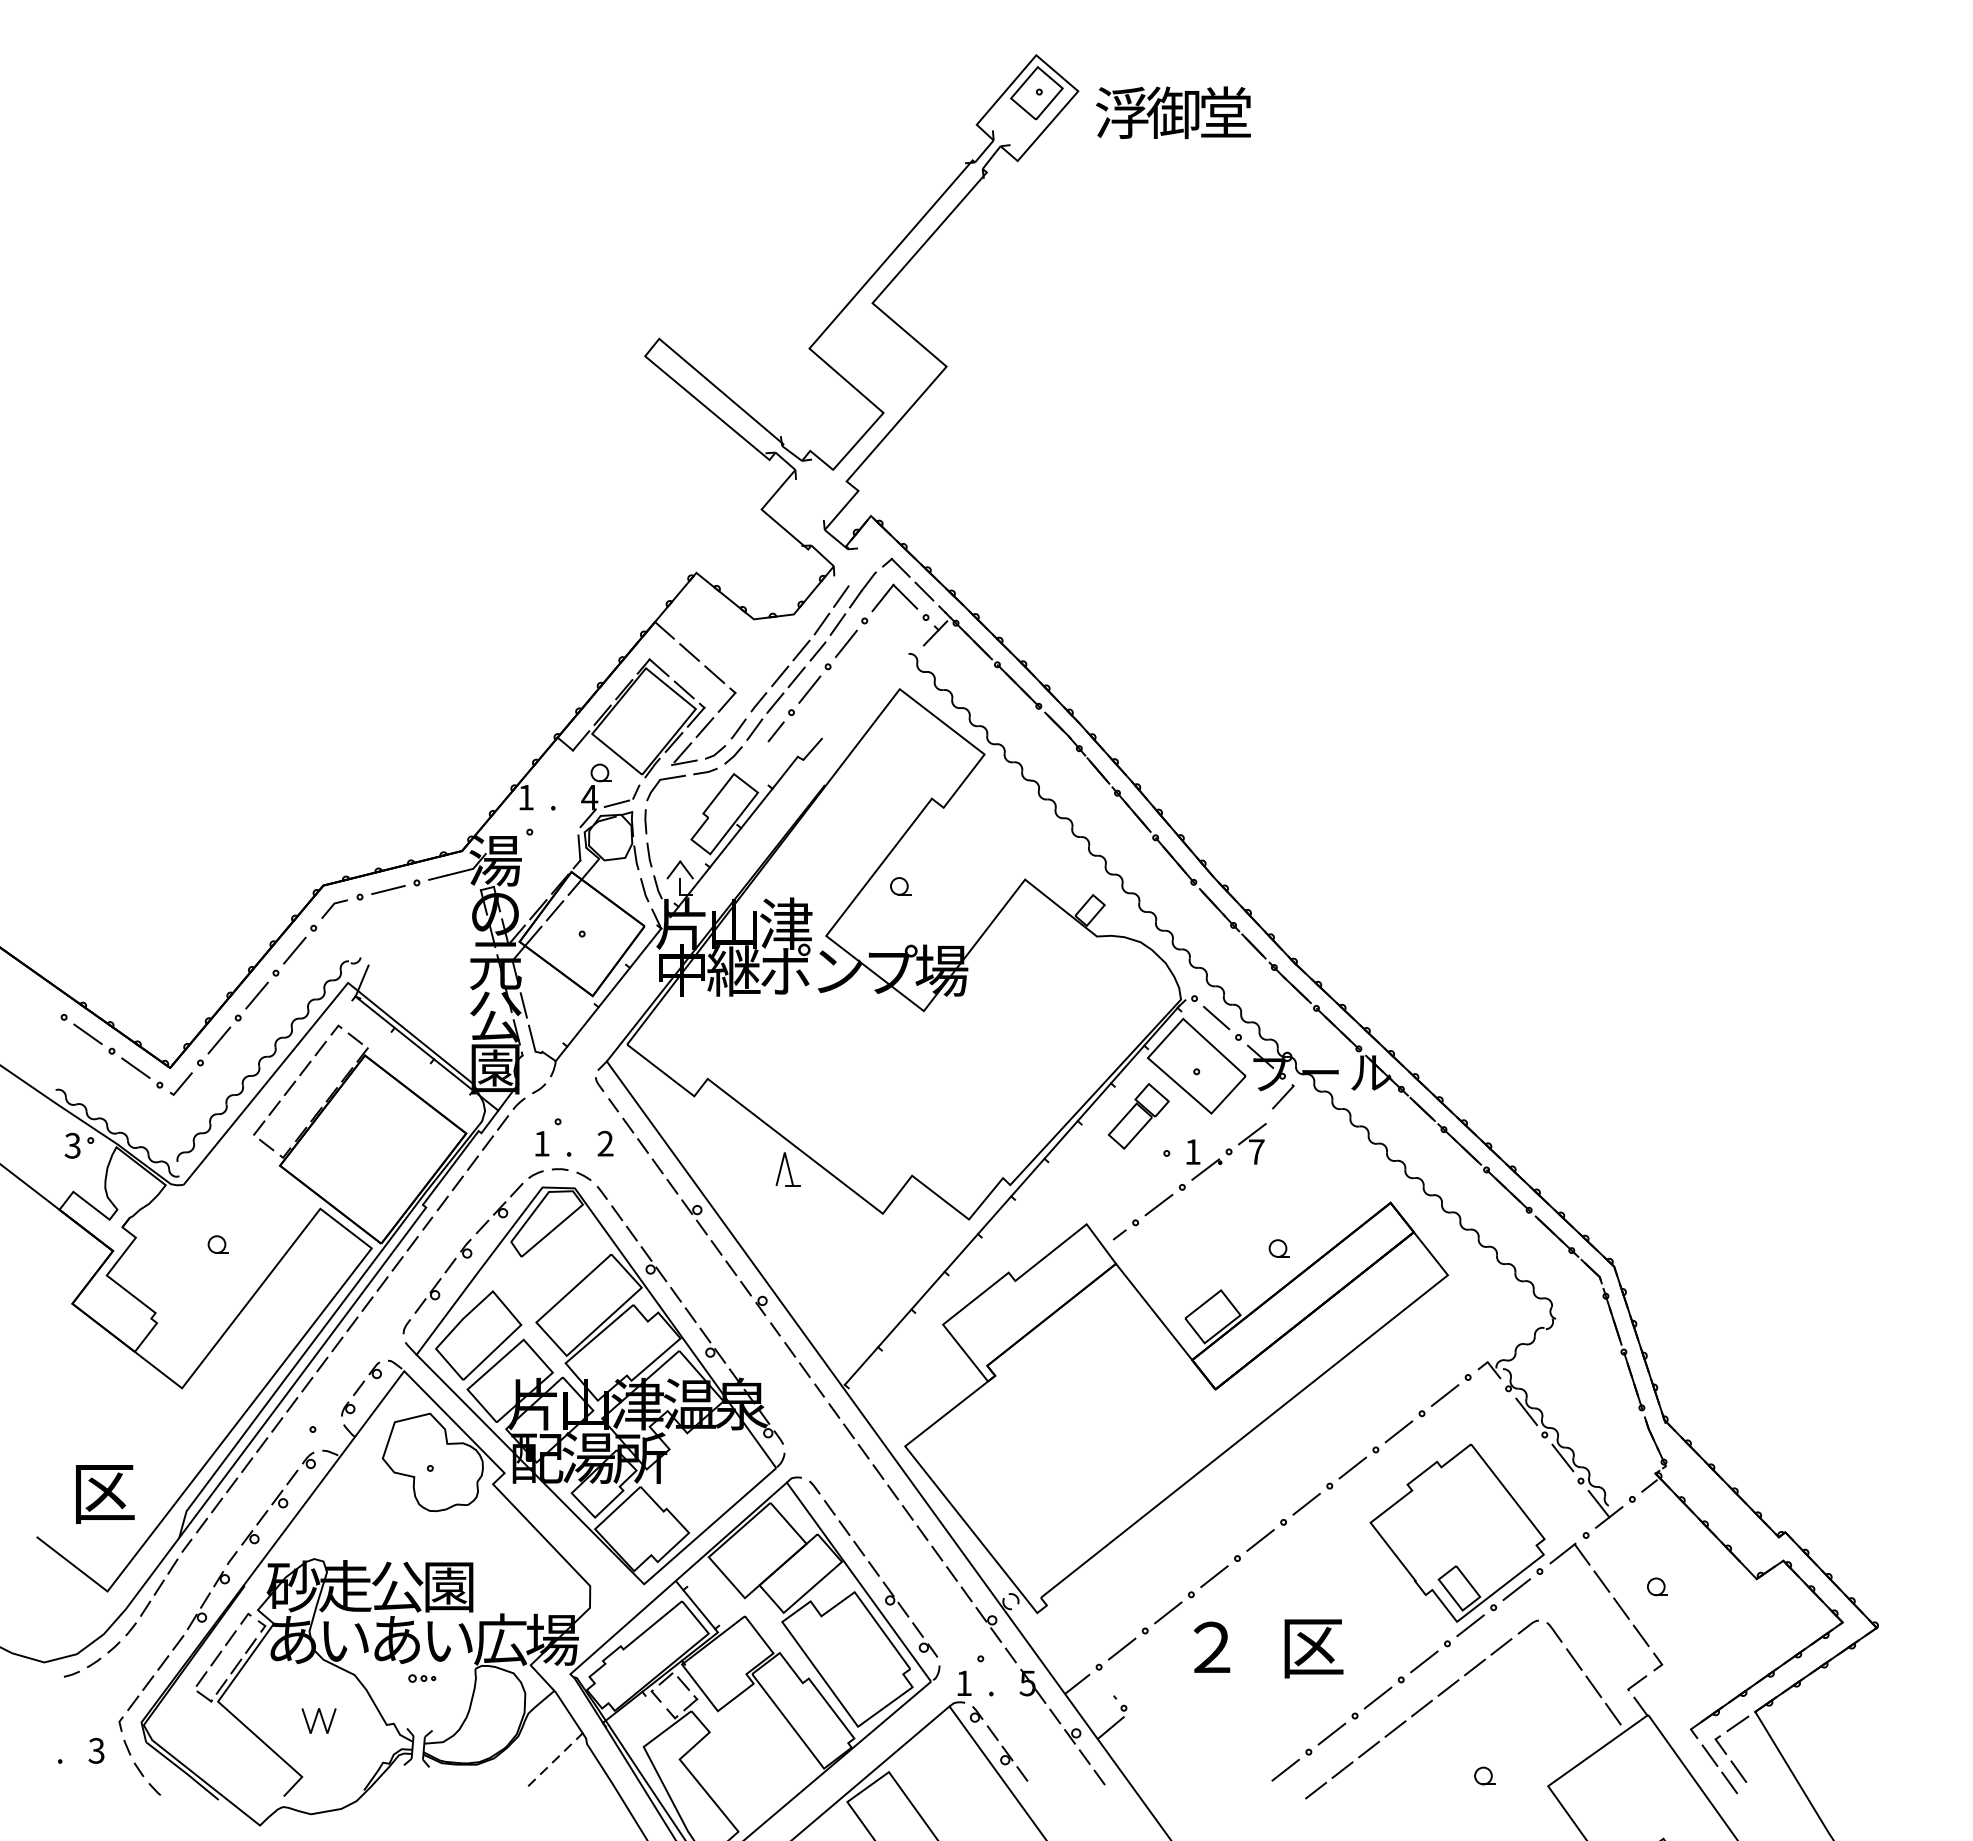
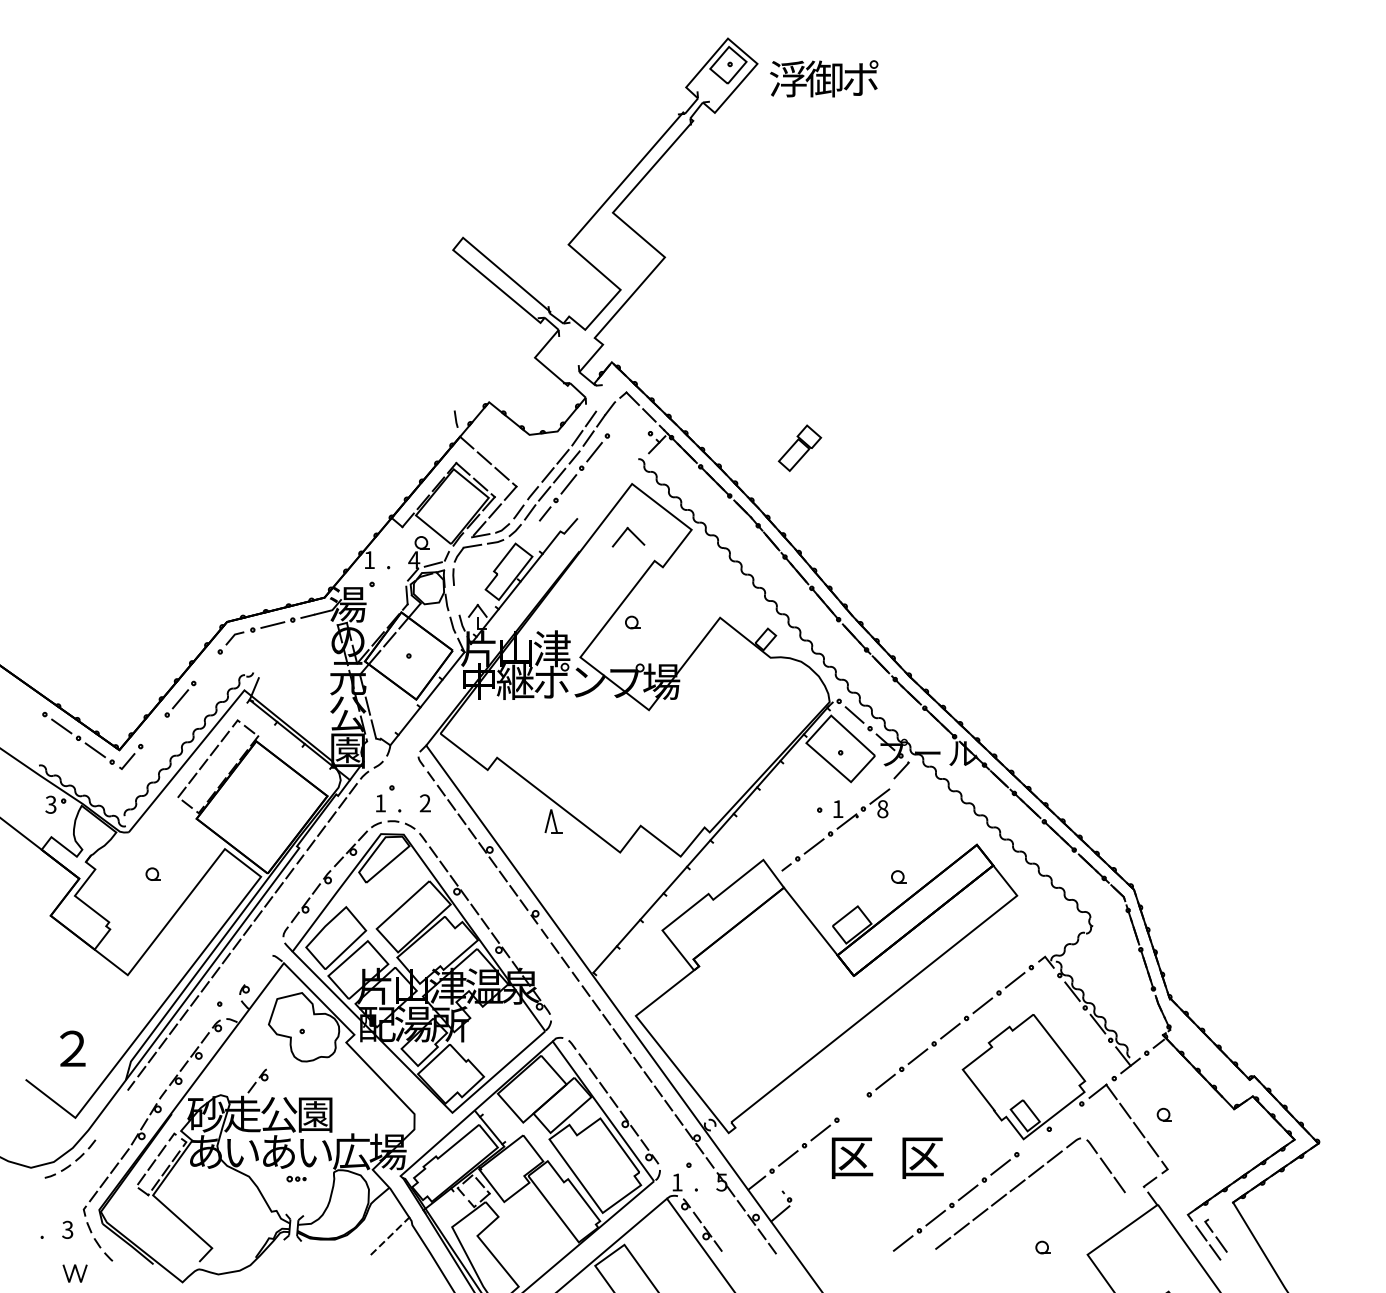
text: (1225, 111) -> (860, 78), 堂 -> ポ
part: (899, 592) -> (631, 533), moved
line: (649, 854) -> (456, 418), moved
line: (294, 950) -> (206, 667), removed
line: (219, 1040) -> (154, 730), removed
part: (1138, 1116) -> (799, 448), moved
text: (1256, 1151) -> (882, 808), 7 -> 8
part: (367, 1378) -> (258, 1080), moved
text: (105, 1494) -> (74, 1049), 区 -> ２
line: (1214, 1576) -> (853, 1107), removed
part: (159, 1587) -> (111, 1115), removed
line: (1516, 1589) -> (1065, 1116), removed
line: (1470, 1625) -> (1033, 1141), removed
text: (1213, 1648) -> (852, 1157), ２ -> 区
line: (1612, 1713) -> (1132, 1203), removed
line: (316, 1719) -> (73, 1272), moved
line: (1737, 1723) -> (1220, 1210), removed
line: (1316, 1790) -> (924, 1257), removed

